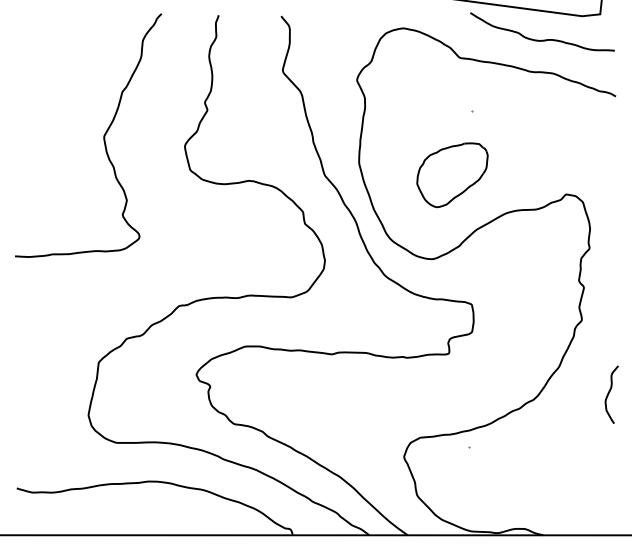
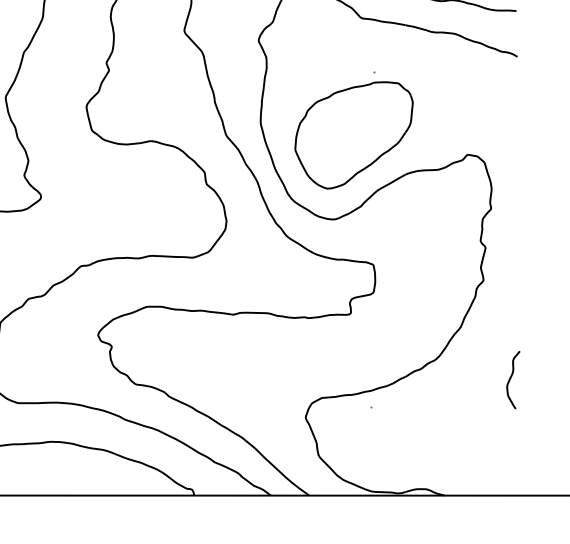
part: (452, 175) -> (354, 135), size x1.67
curve: (609, 394) -> (511, 379), moved

